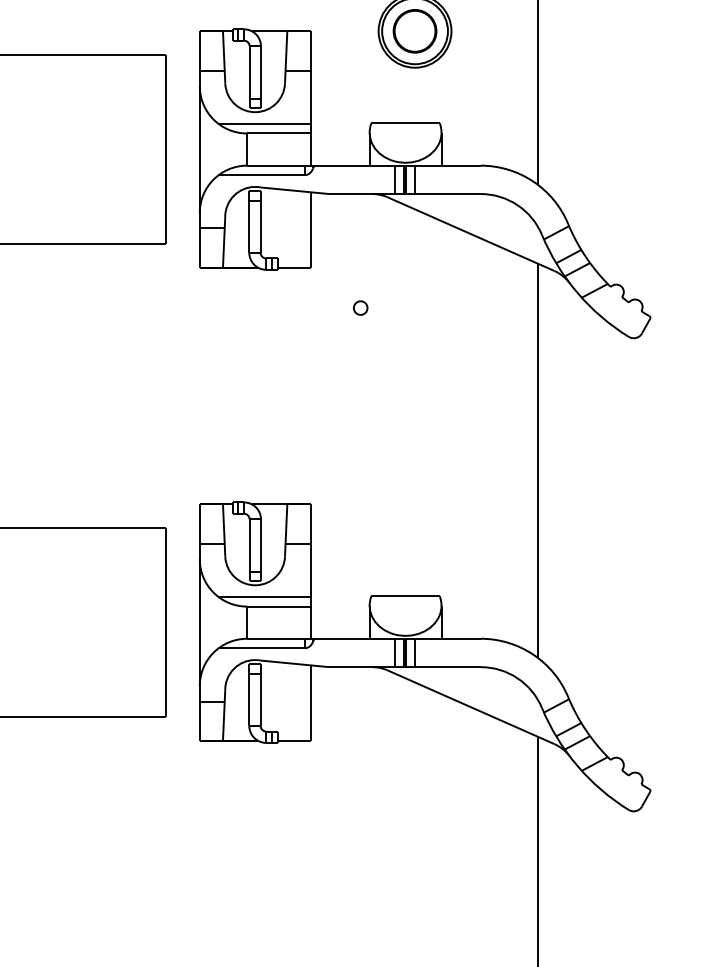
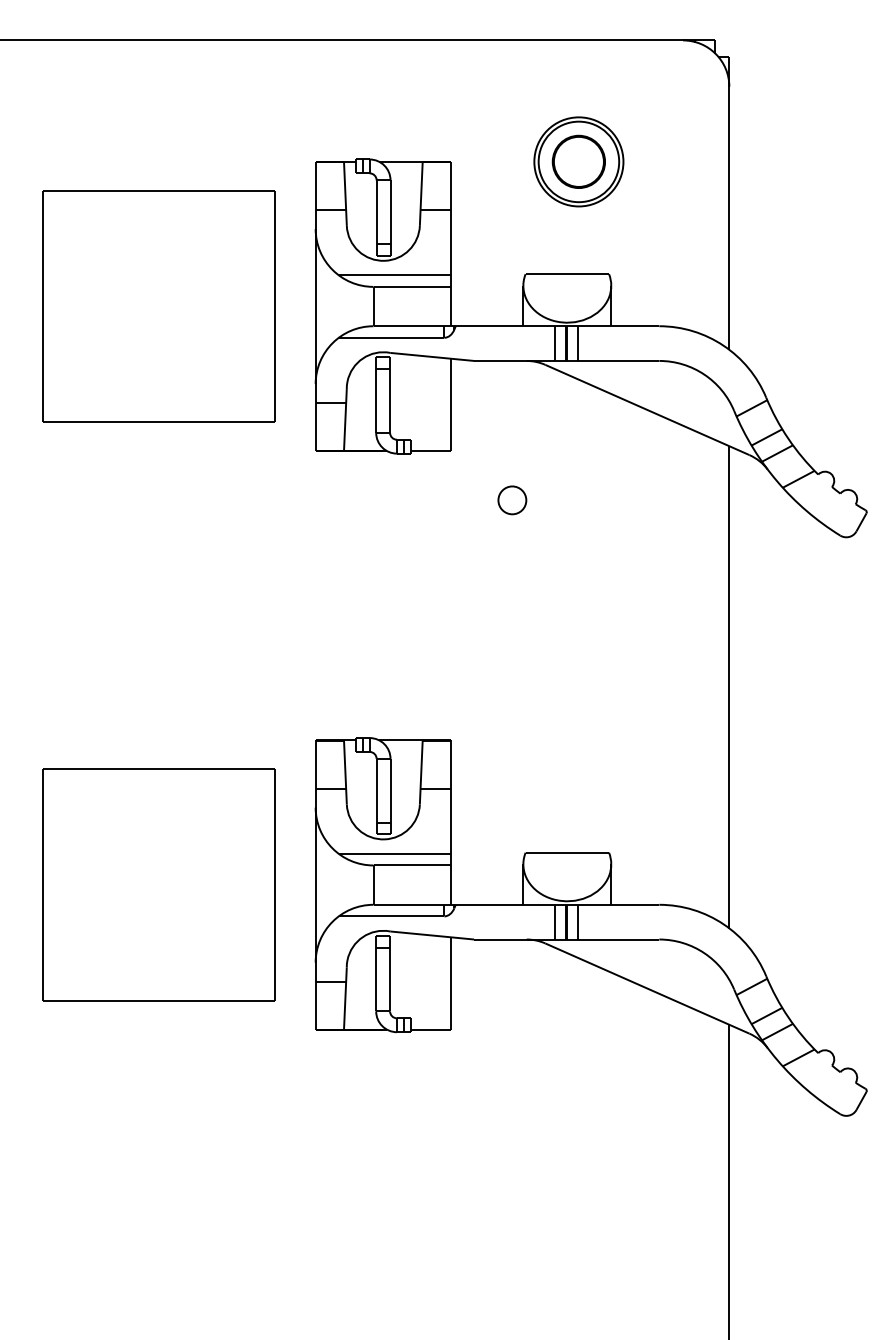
part: (360, 308) -> (512, 500), size x1.67

